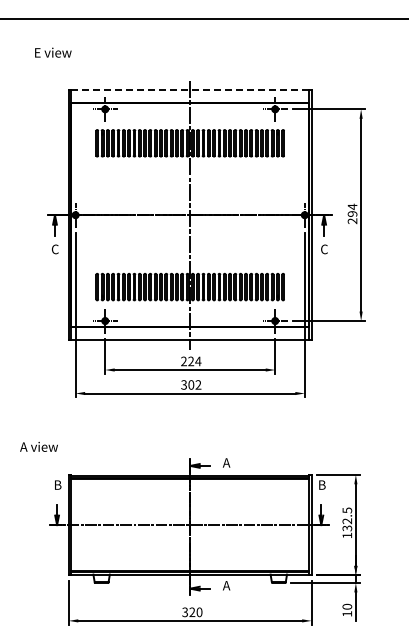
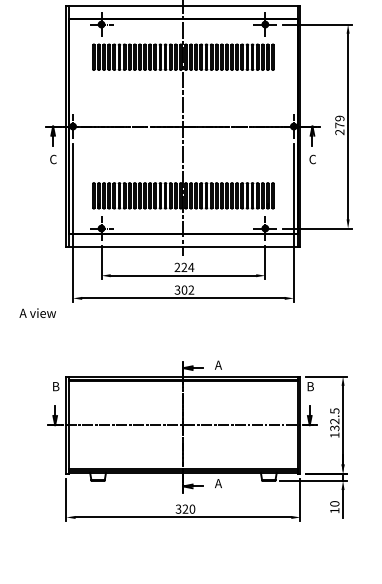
line: (190, 90) -> (183, 6), dashed -> solid
text: (352, 209) -> (339, 121), 294 -> 279
text: (38, 446) -> (37, 312), moved

